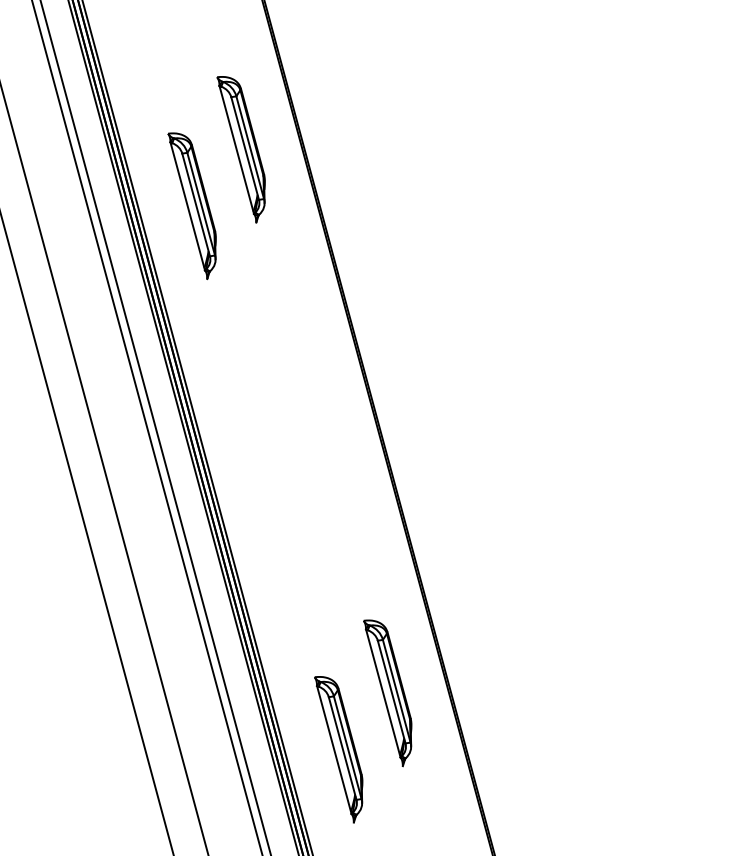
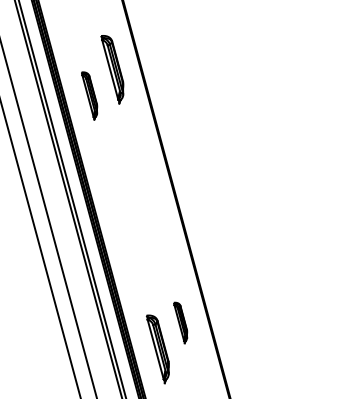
part: (192, 204) -> (89, 95), size x0.7
part: (387, 691) -> (180, 322), size x0.6

